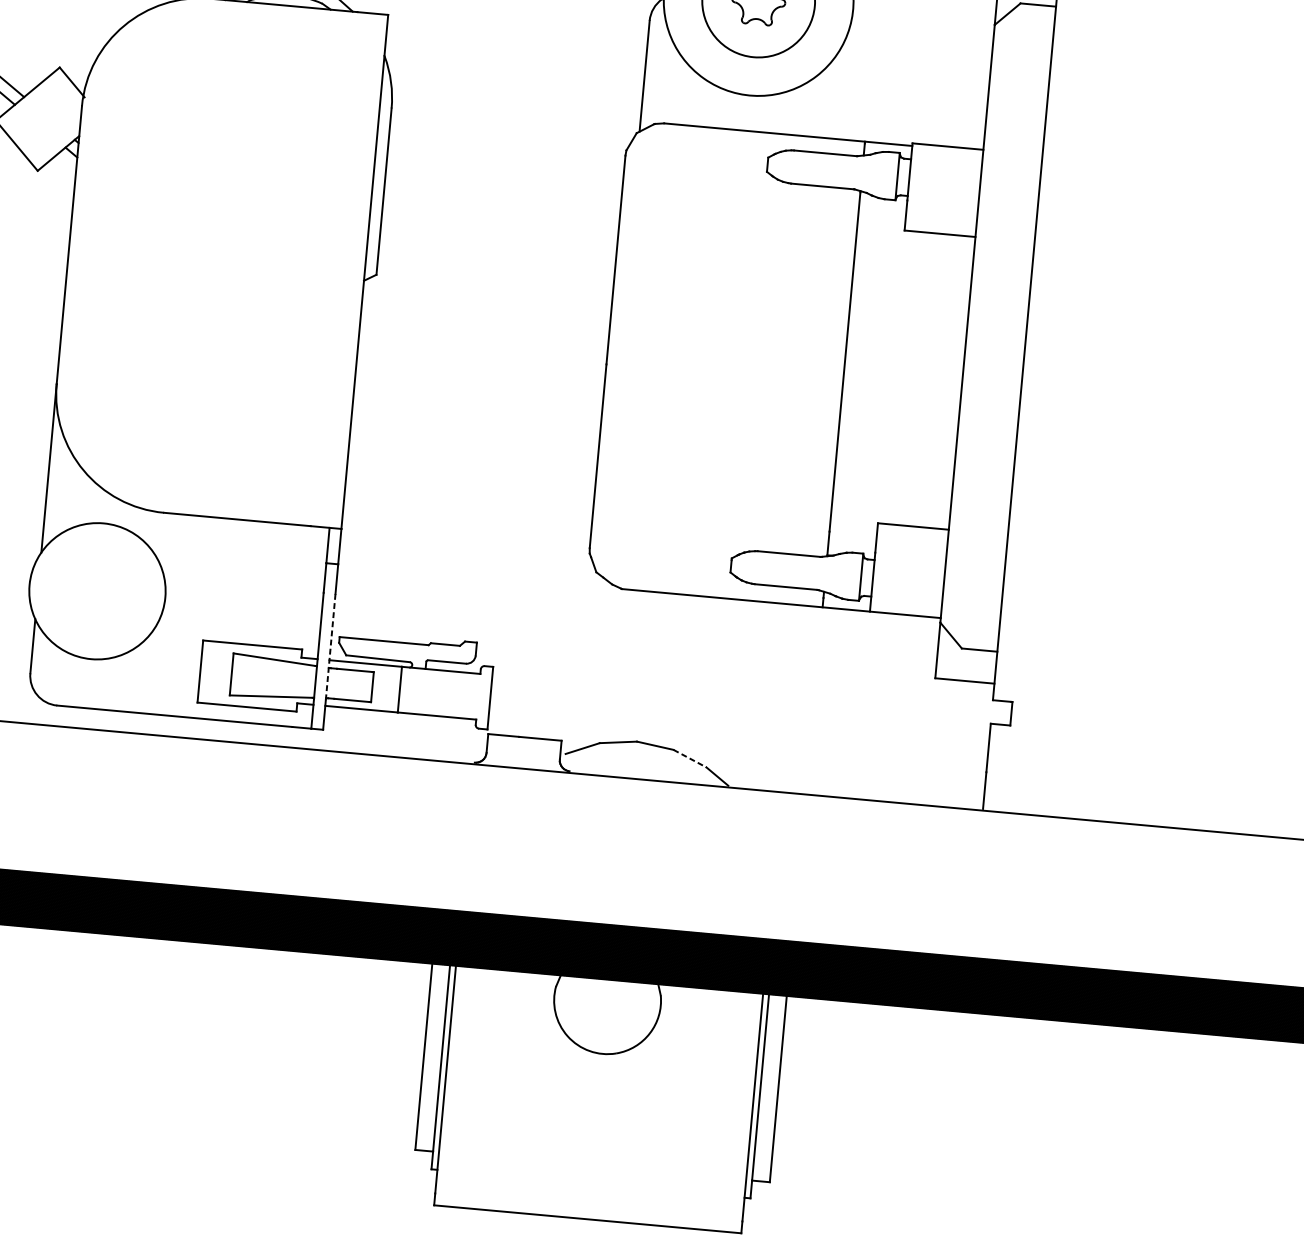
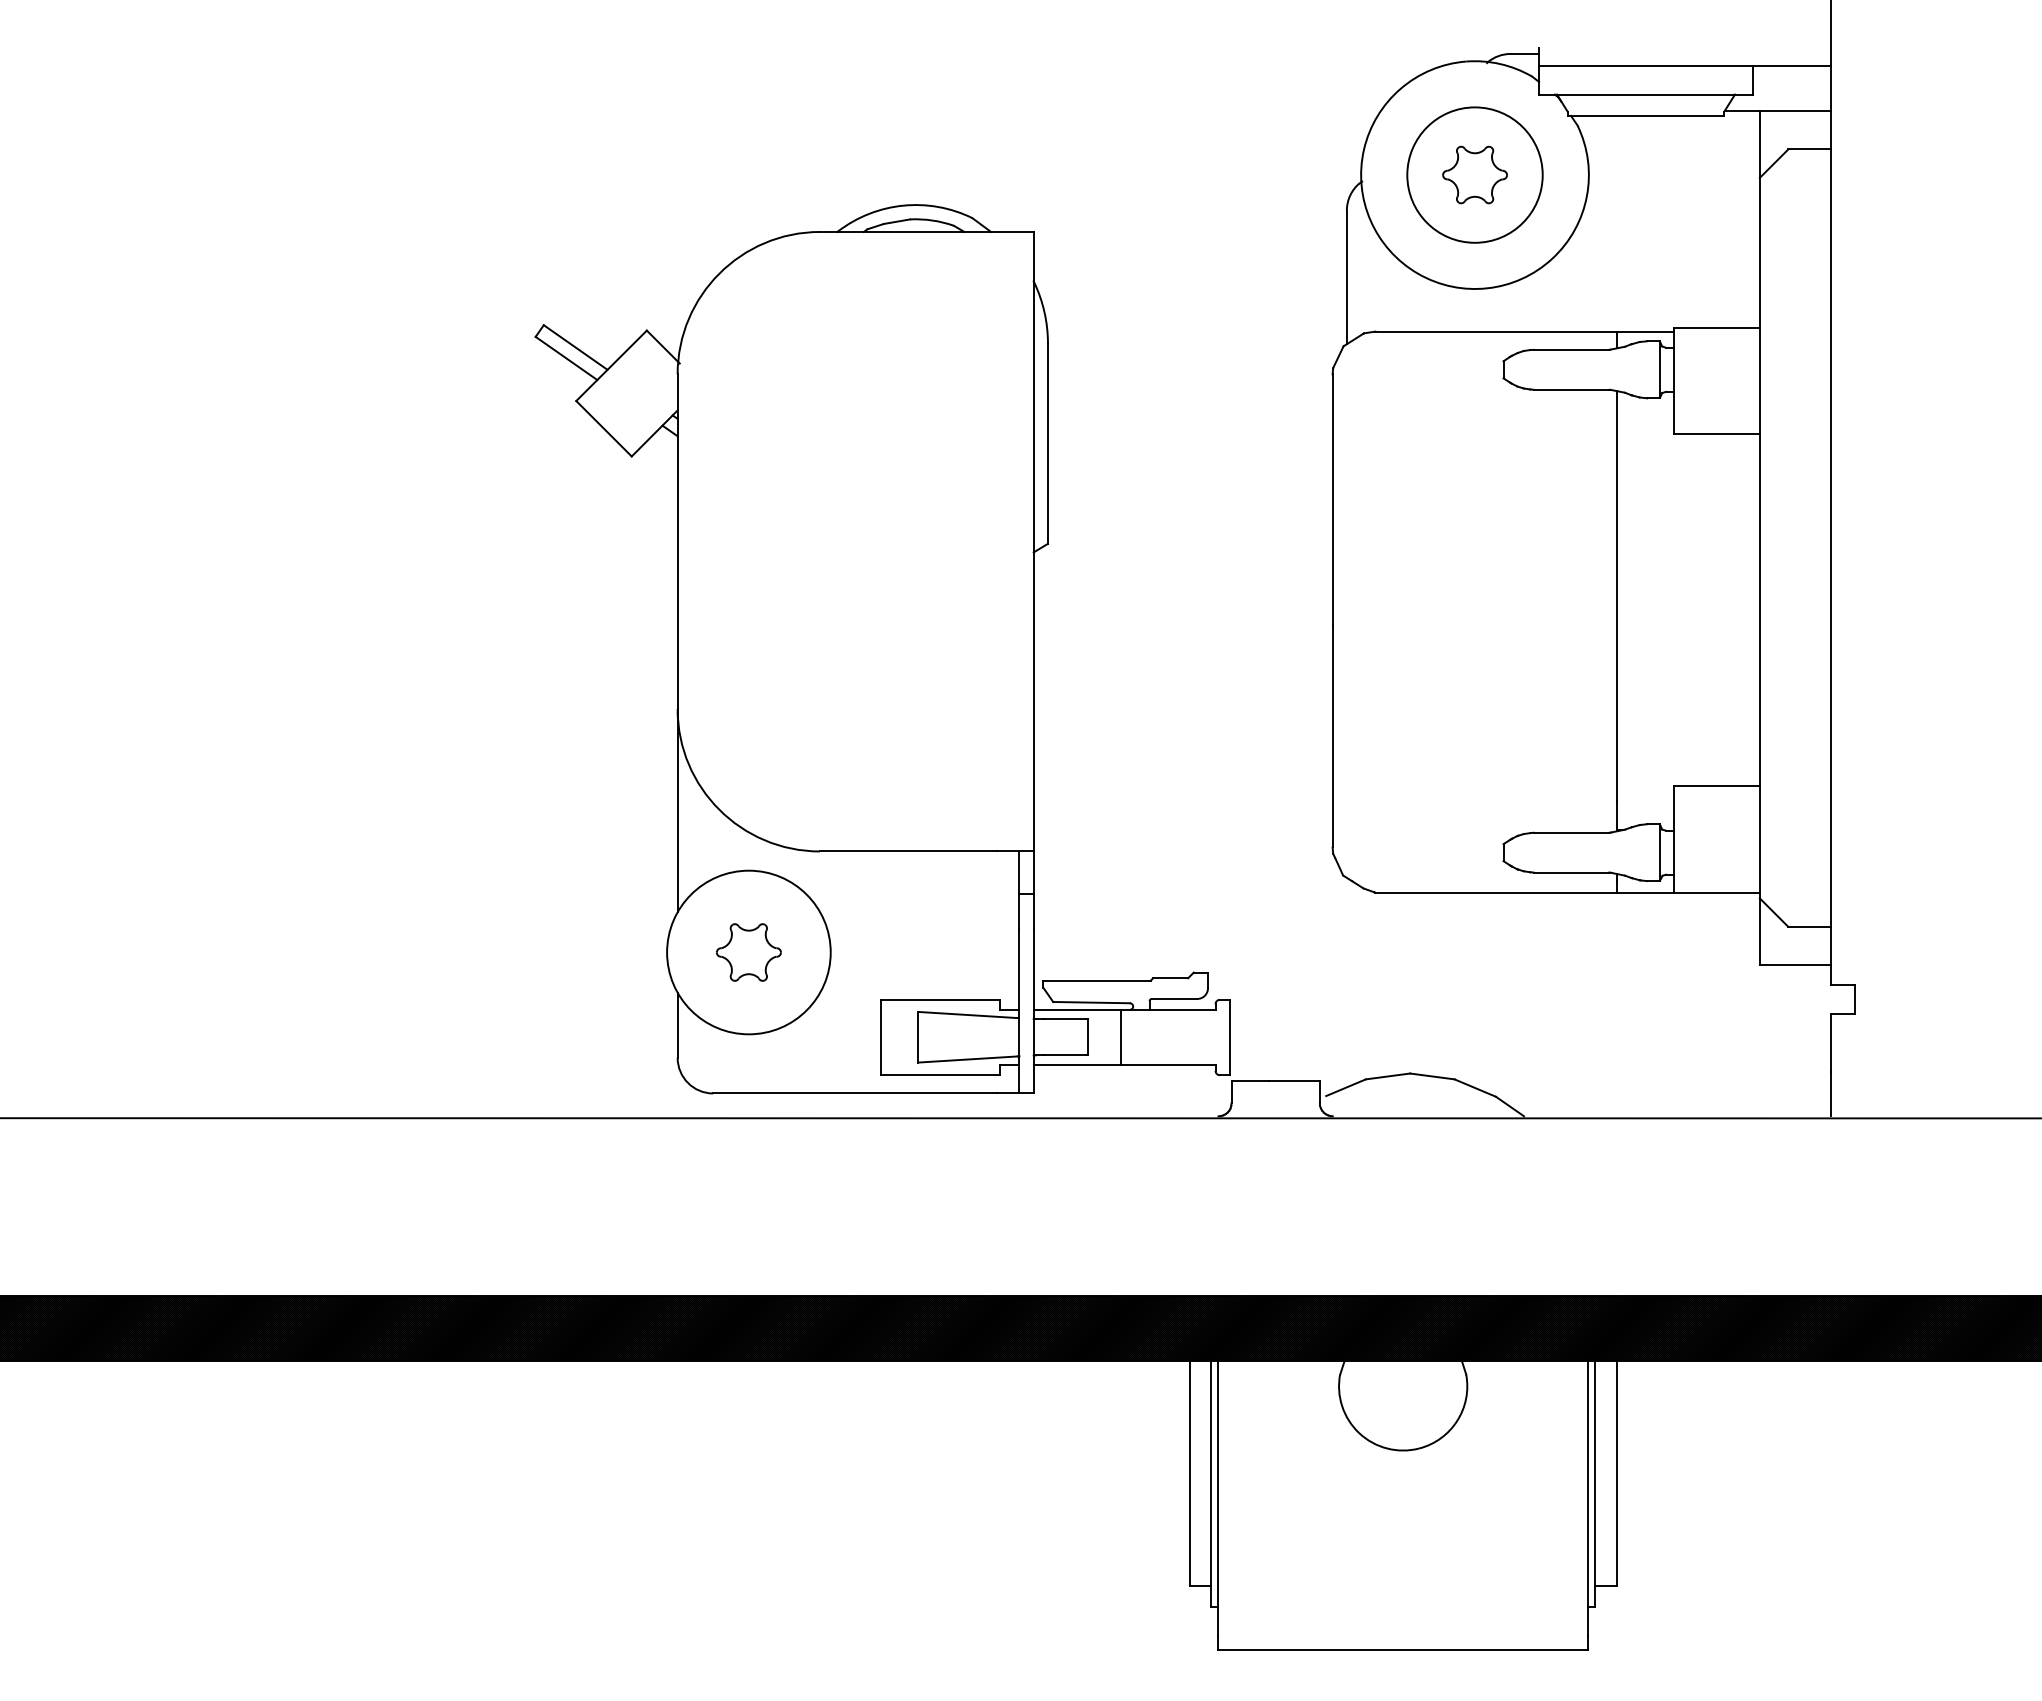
part: (97, 591) -> (748, 952), added
line: (330, 646) -> (1033, 993), dashed -> solid
line: (690, 758) -> (1475, 1088), dashed -> solid

